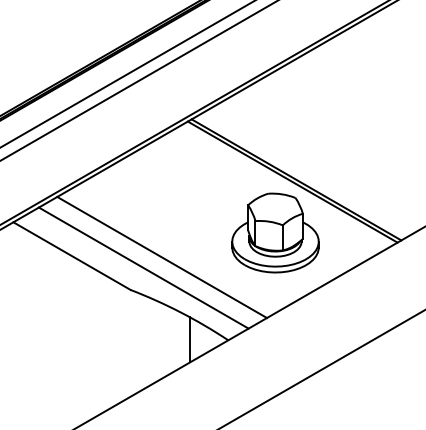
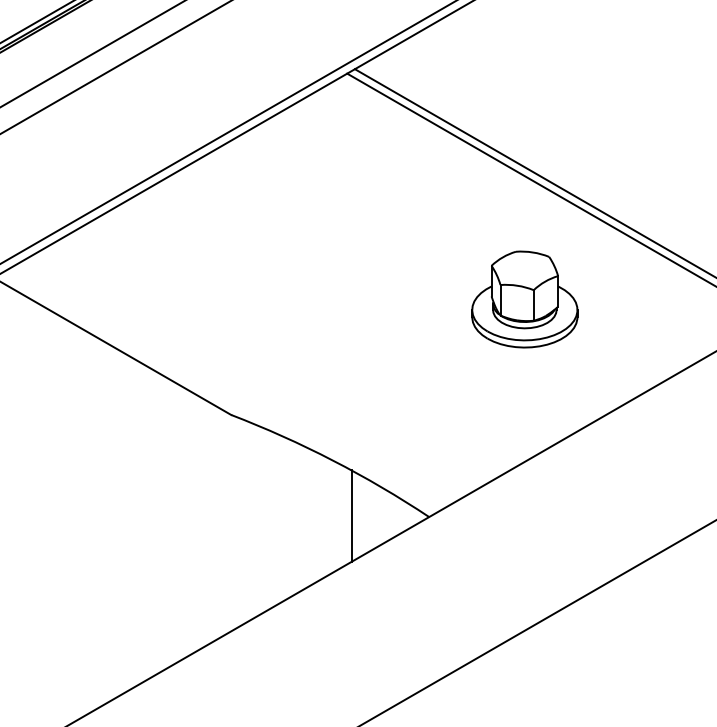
part: (275, 232) -> (524, 298), size x0.6
line: (161, 257) -> (293, 349), removed
line: (143, 267) -> (257, 369), removed

